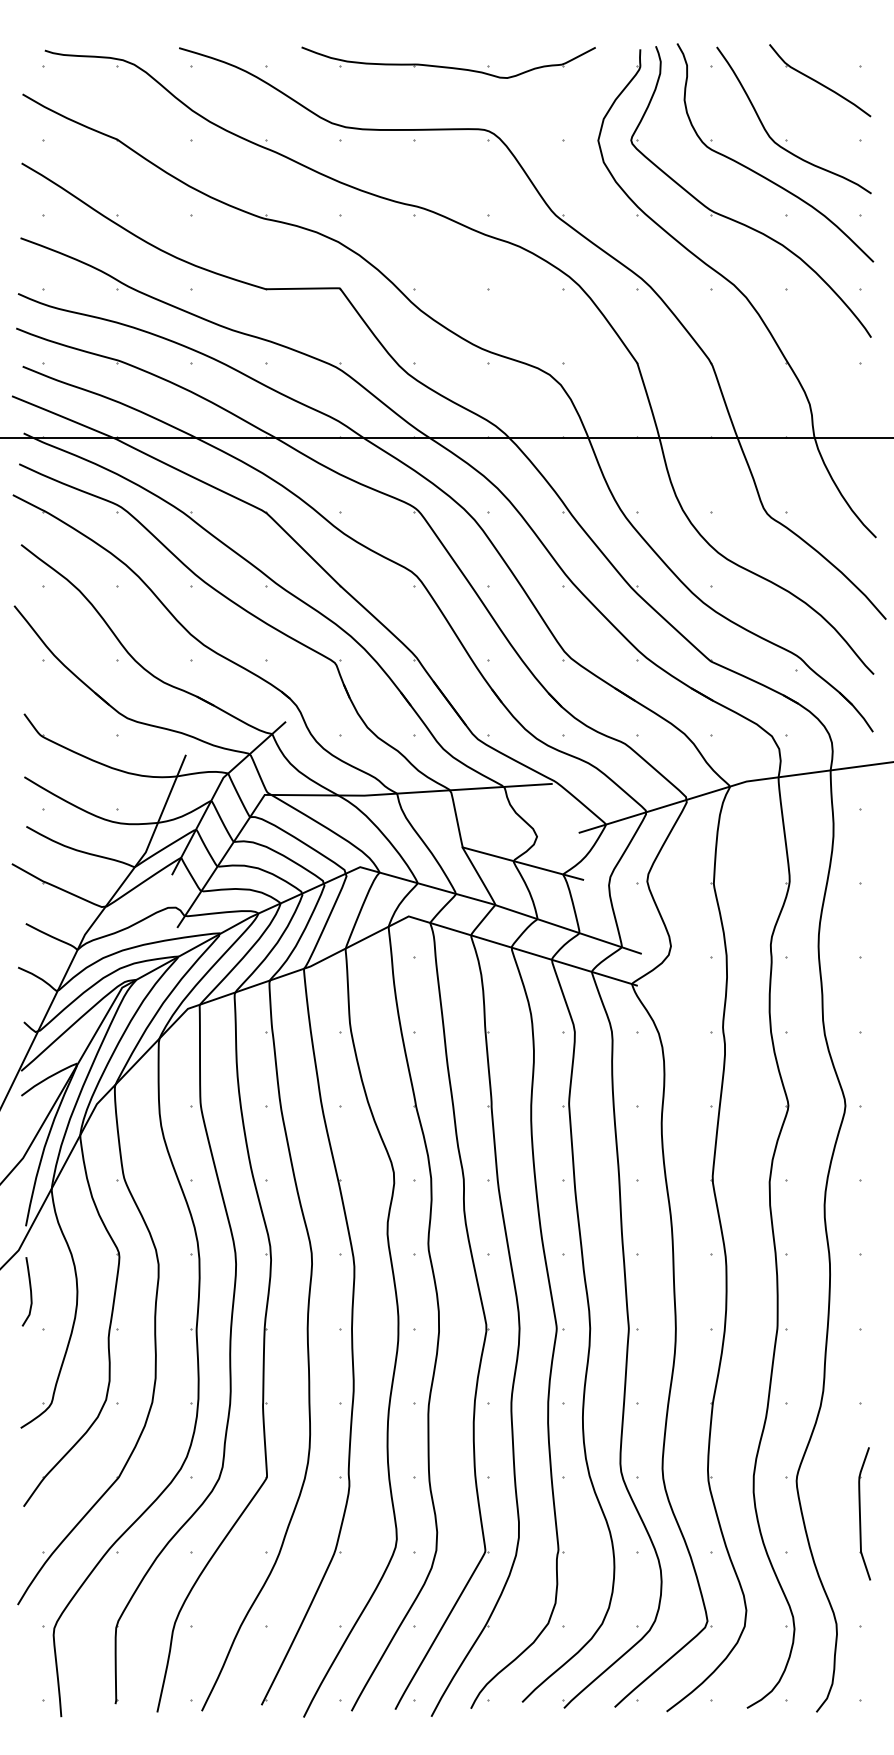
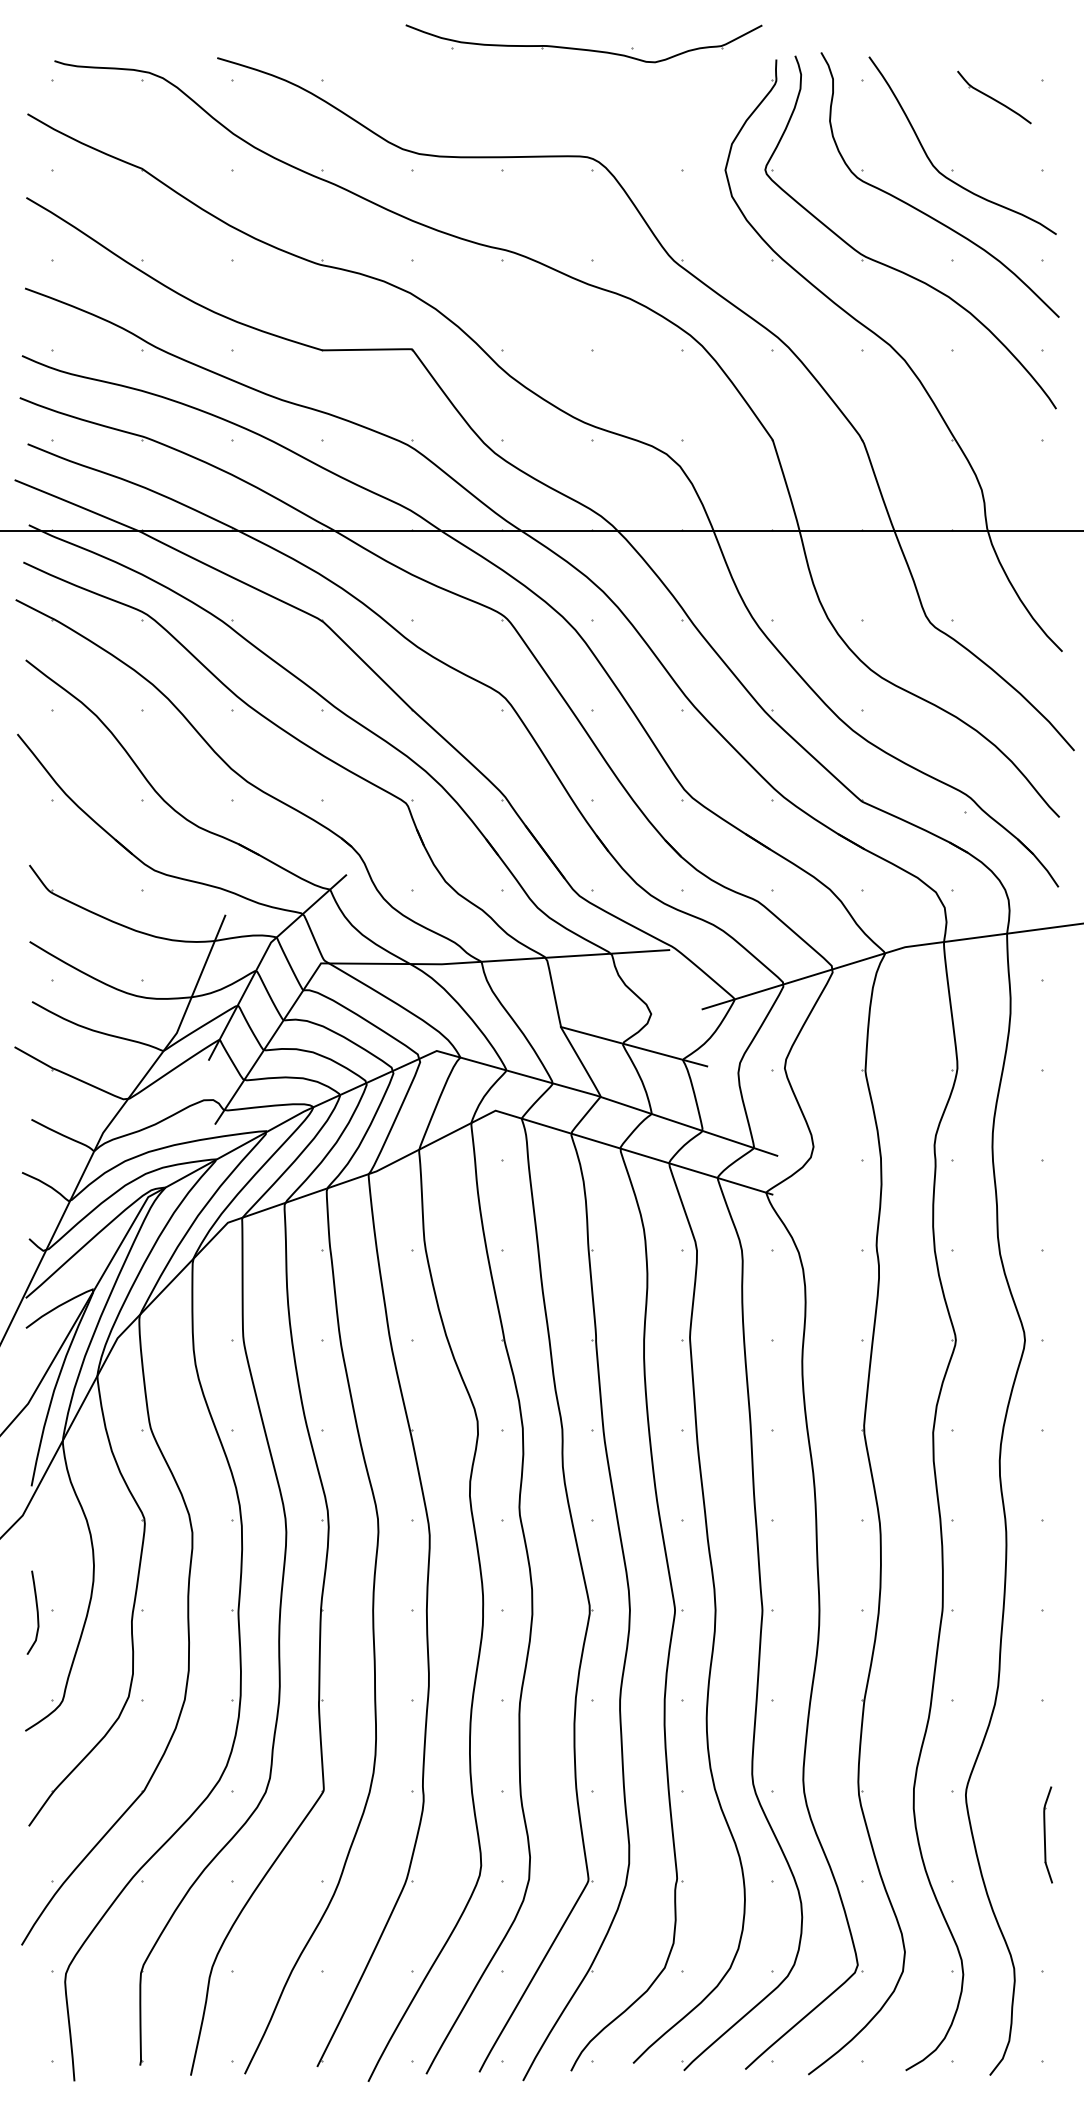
part: (448, 62) -> (583, 43), moved
part: (820, 80) -> (994, 97), size x0.6
curve: (30, 1291) -> (36, 1612), moved
part: (863, 1513) -> (1047, 1834), size x0.6

